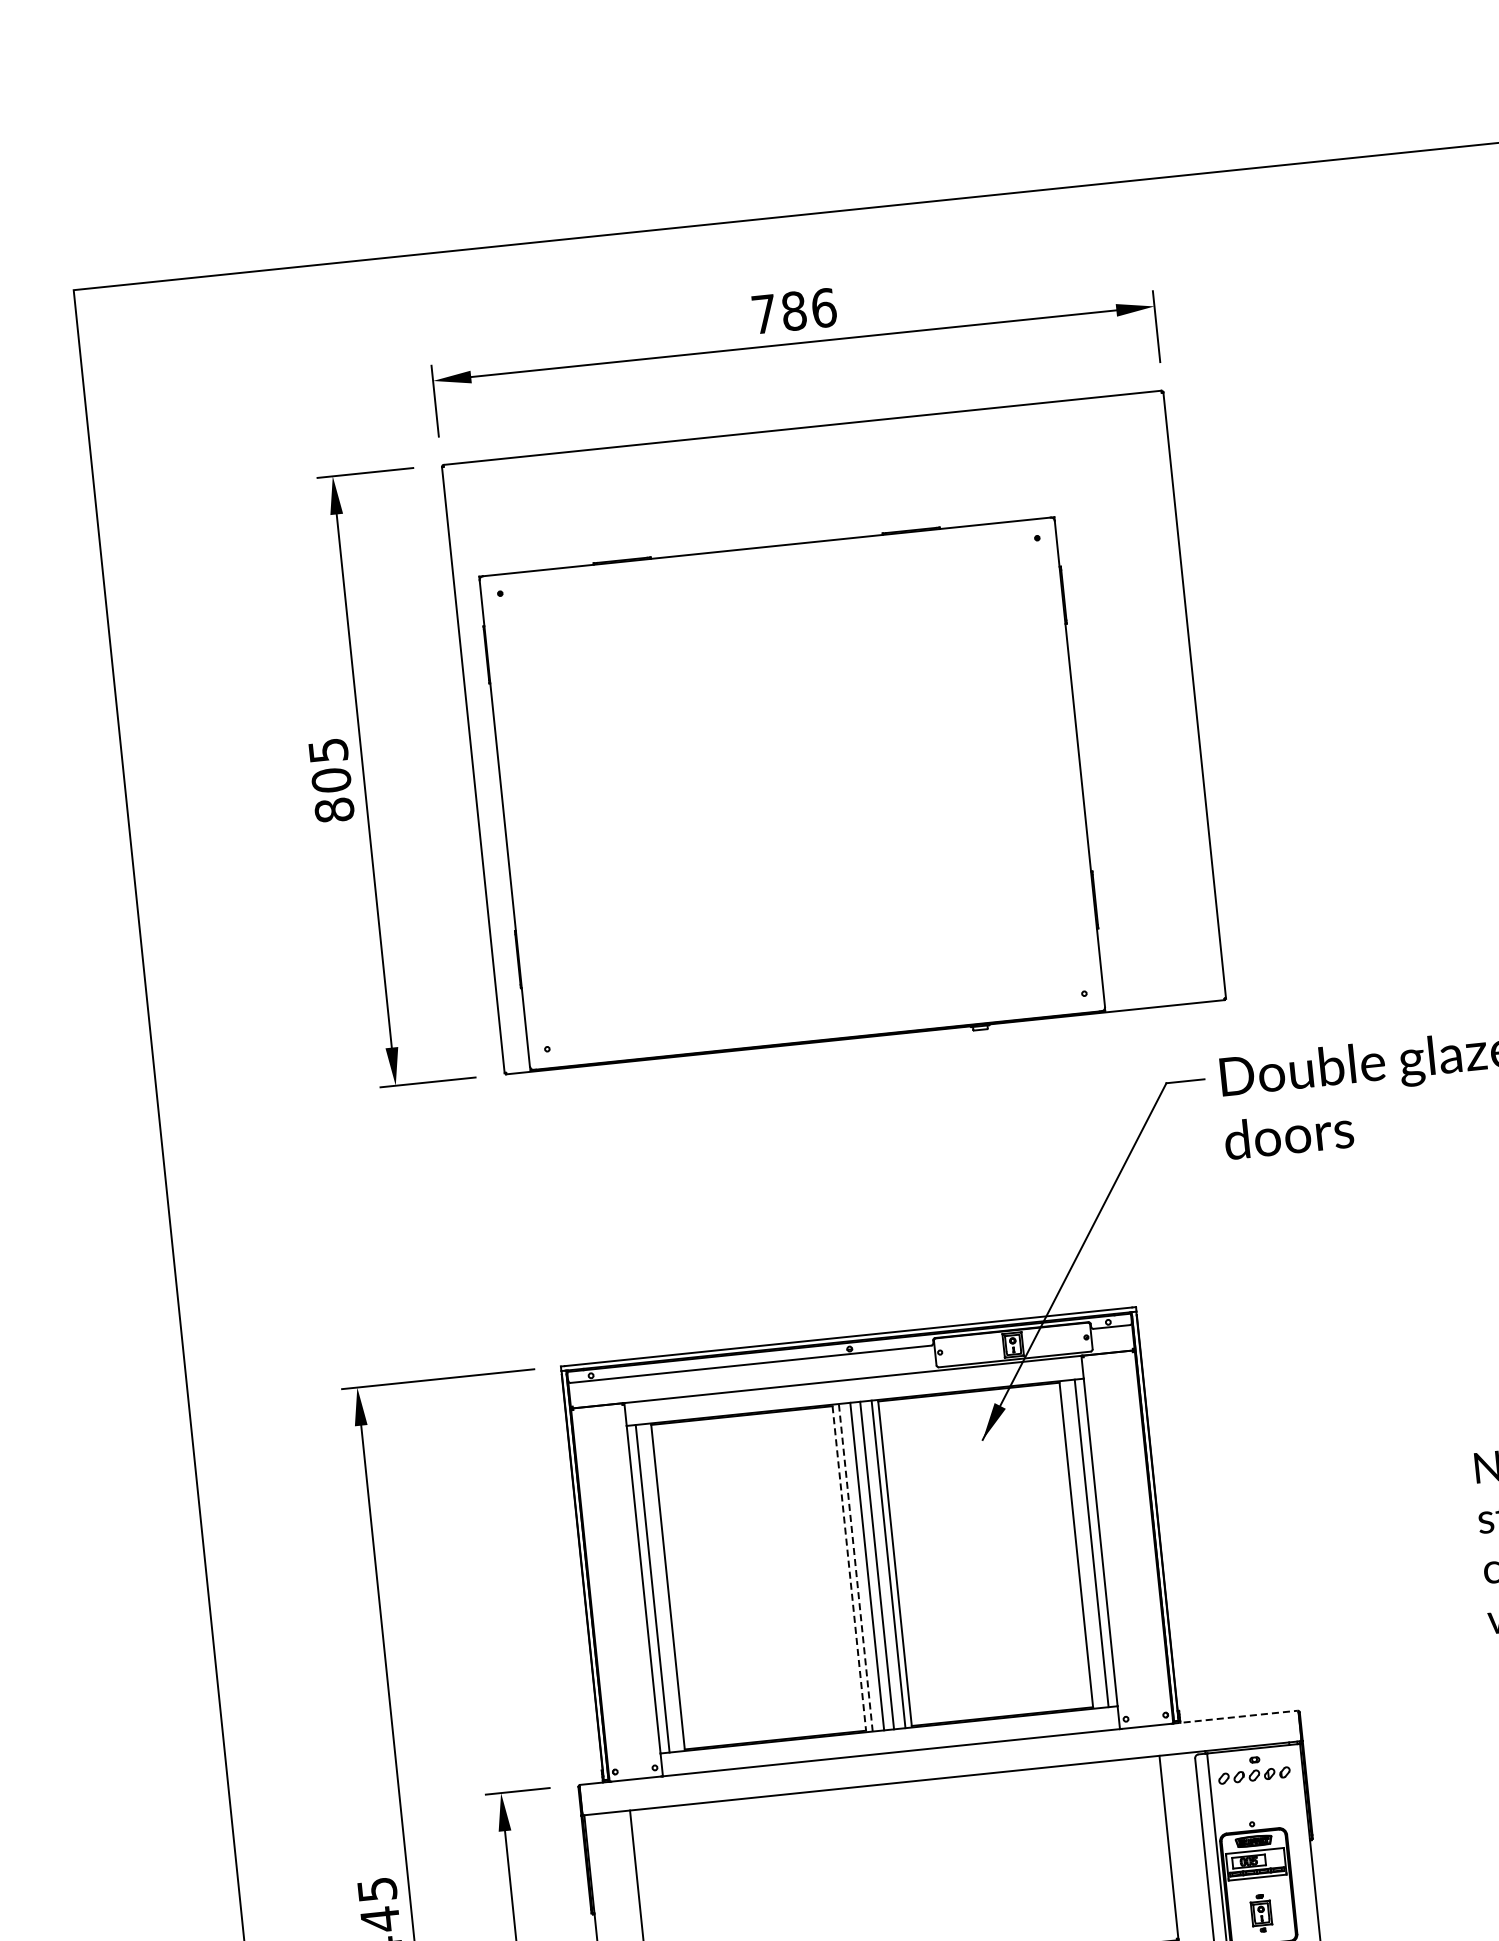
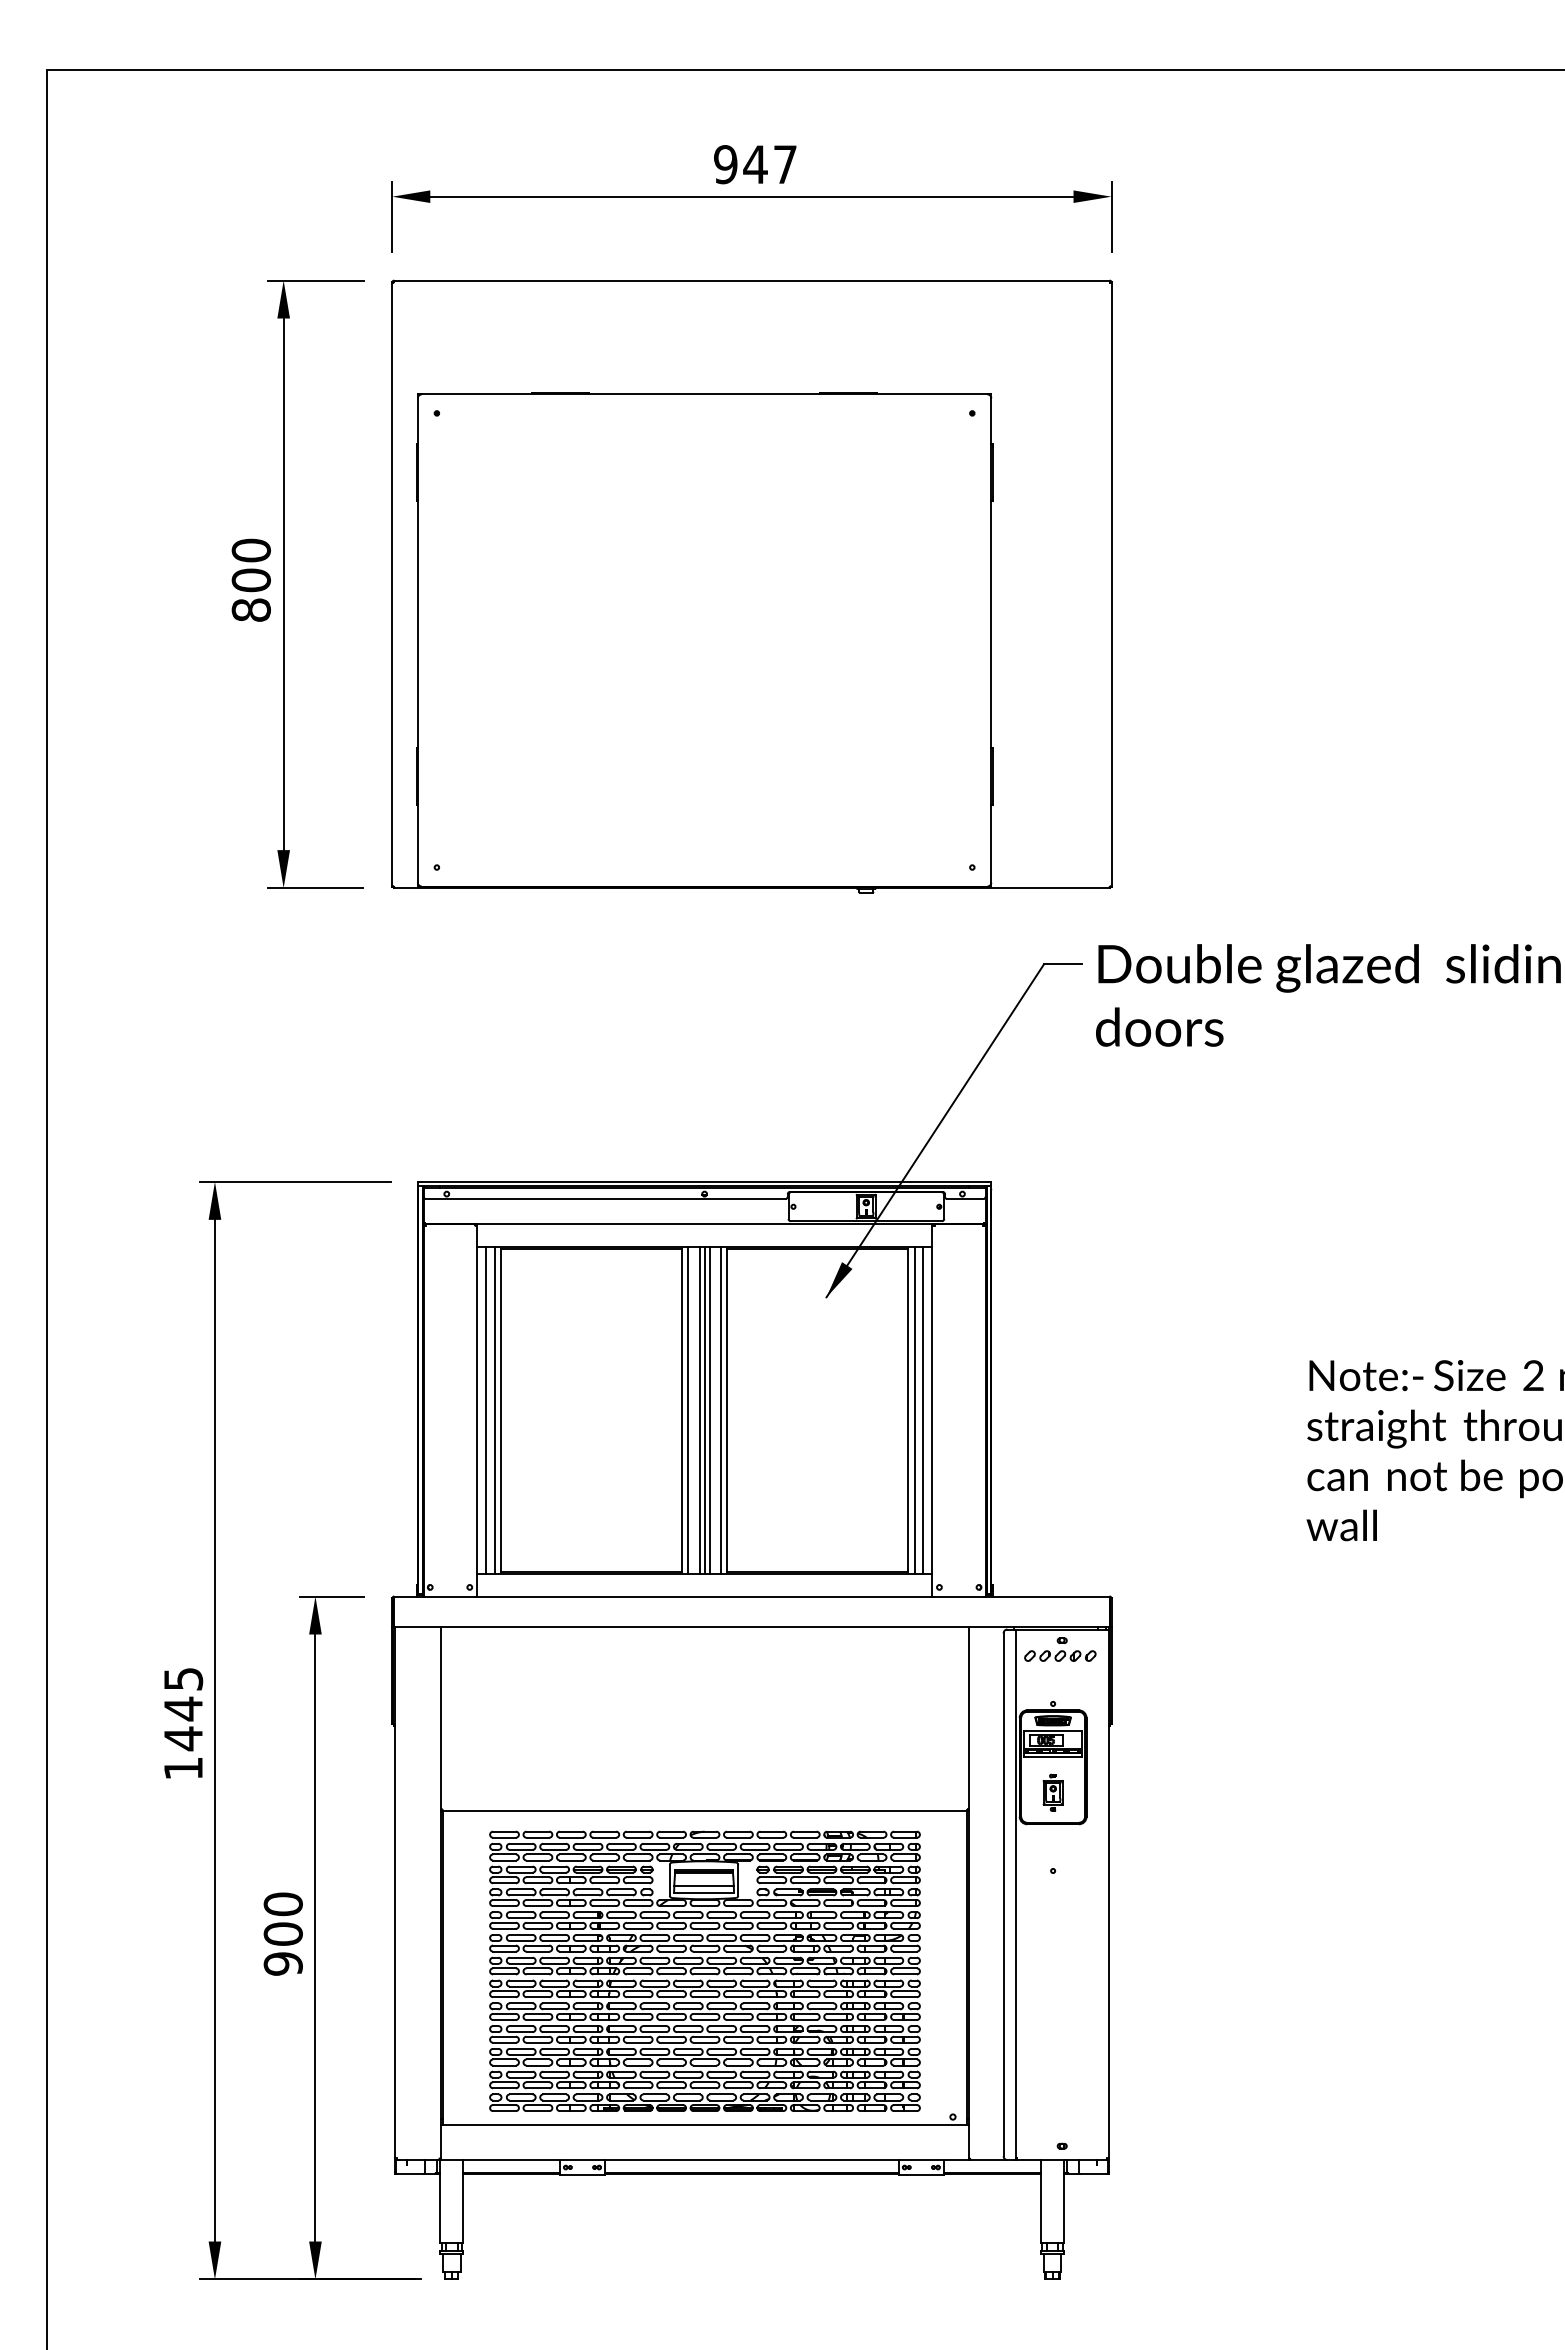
text: (794, 311) -> (755, 164), 786 -> 947
text: (327, 750) -> (250, 550), 805 -> 800
line: (1082, 1544) -> (914, 1410), added
line: (855, 1566) -> (688, 1409), dashed -> solid
line: (872, 1566) -> (704, 1410), added
line: (848, 1568) -> (681, 1410), dashed -> solid
line: (661, 1587) -> (494, 1410), added
line: (1235, 1717) -> (1047, 1596), dashed -> solid

